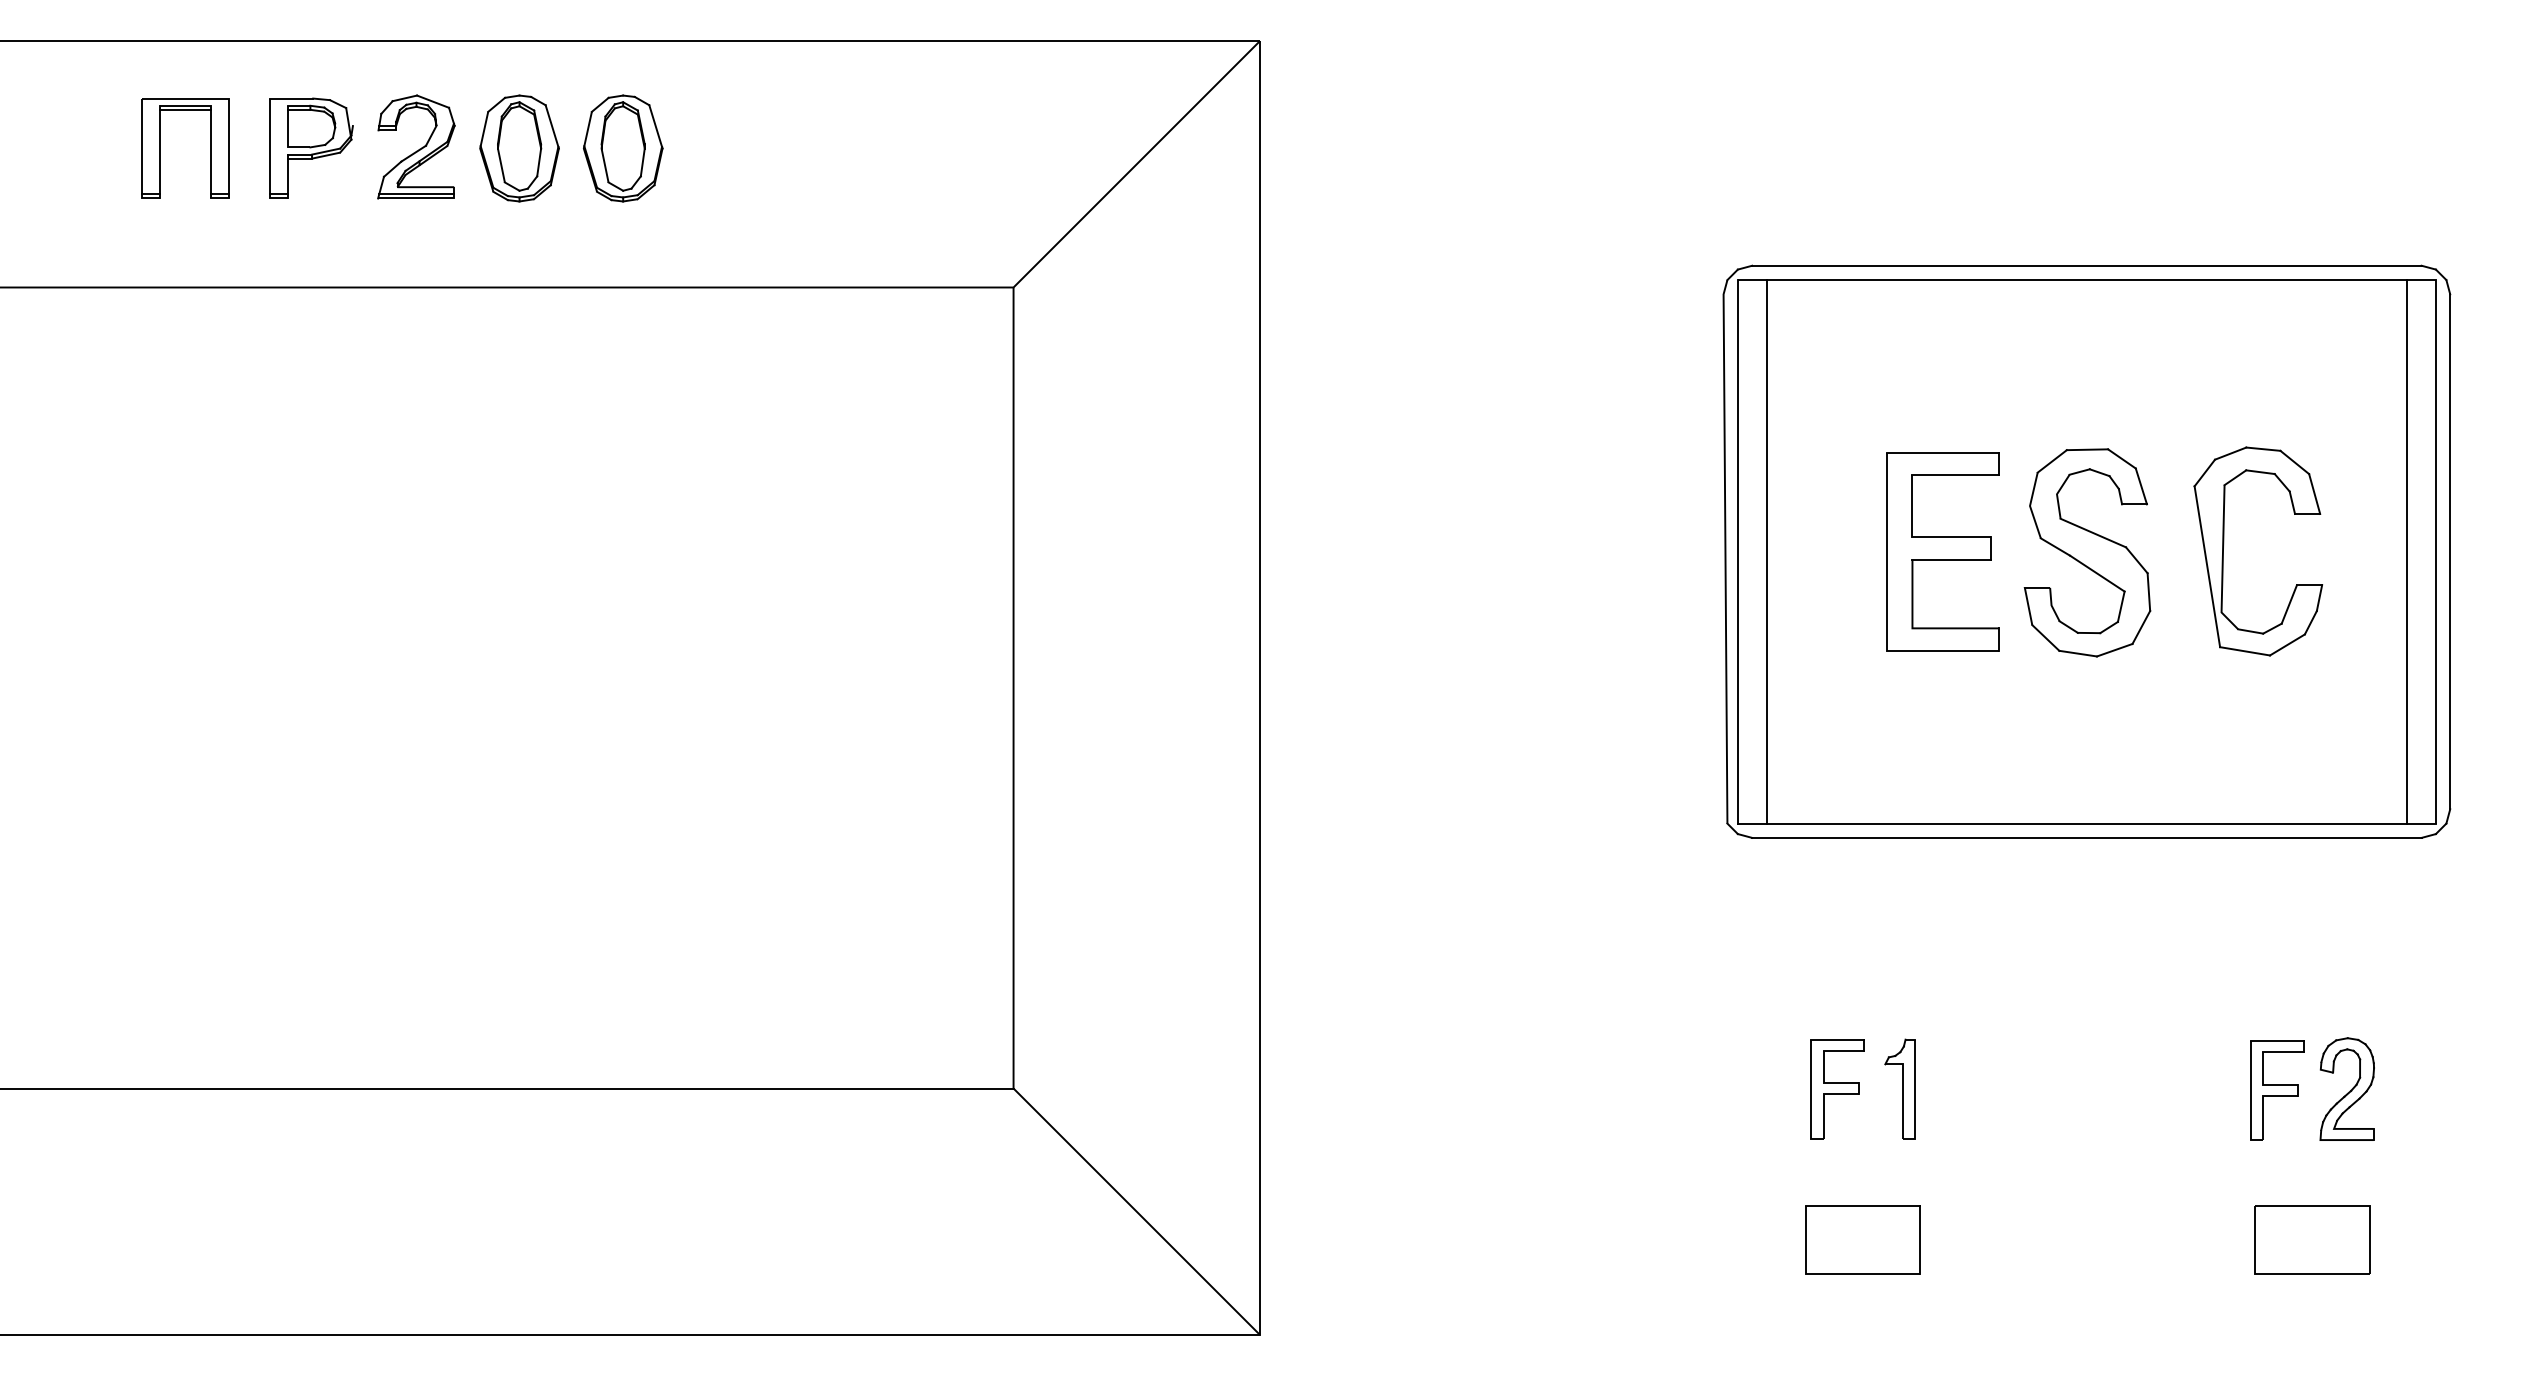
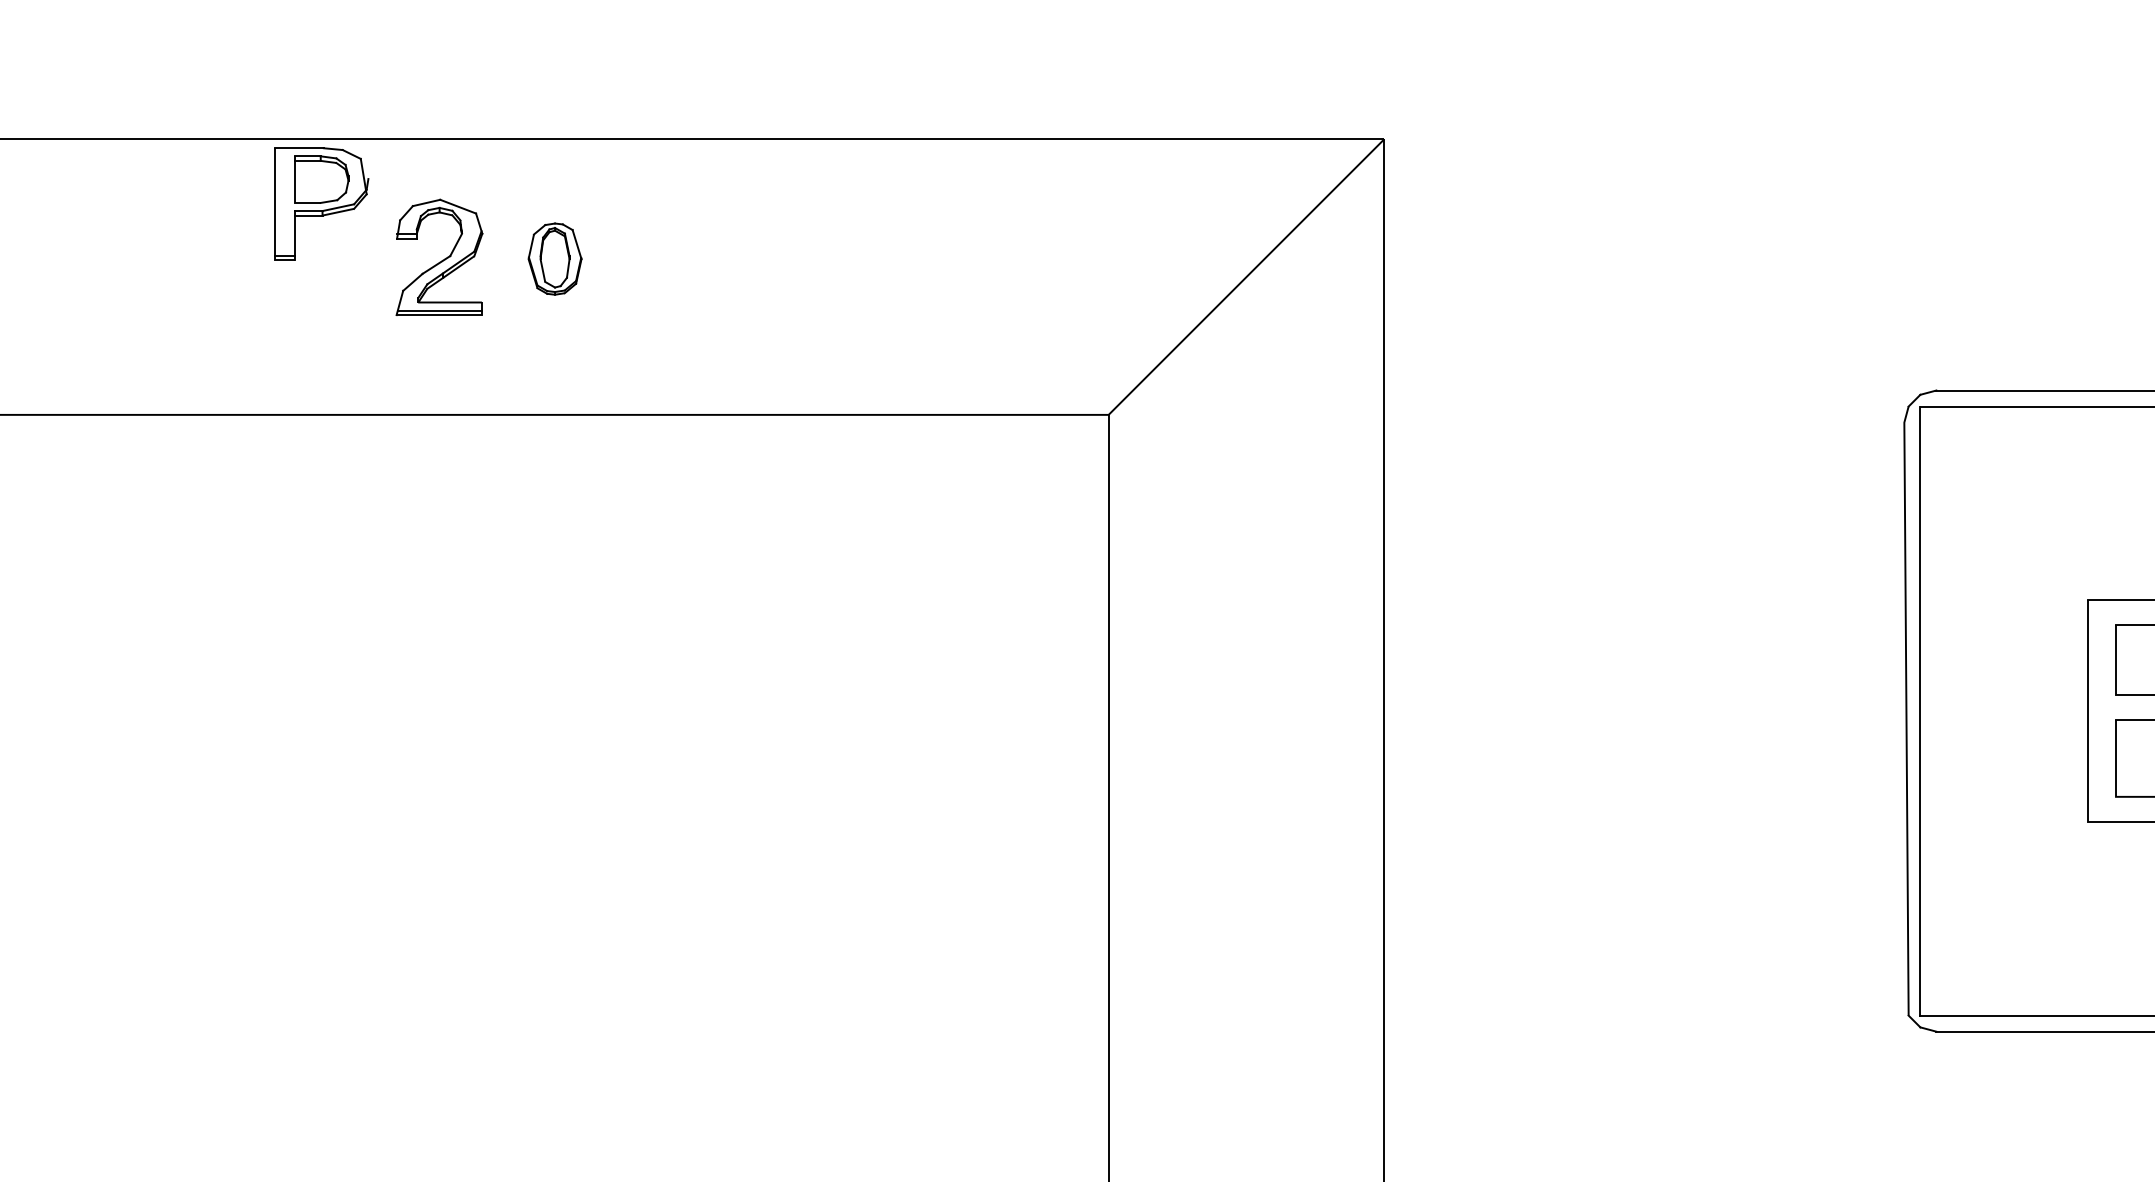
part: (311, 147) -> (321, 203), moved
part: (160, 148) -> (152, 259), removed
part: (519, 148) -> (555, 259), size x0.6
part: (623, 148) -> (671, 259), removed
line: (1766, 551) -> (1952, 710), removed

